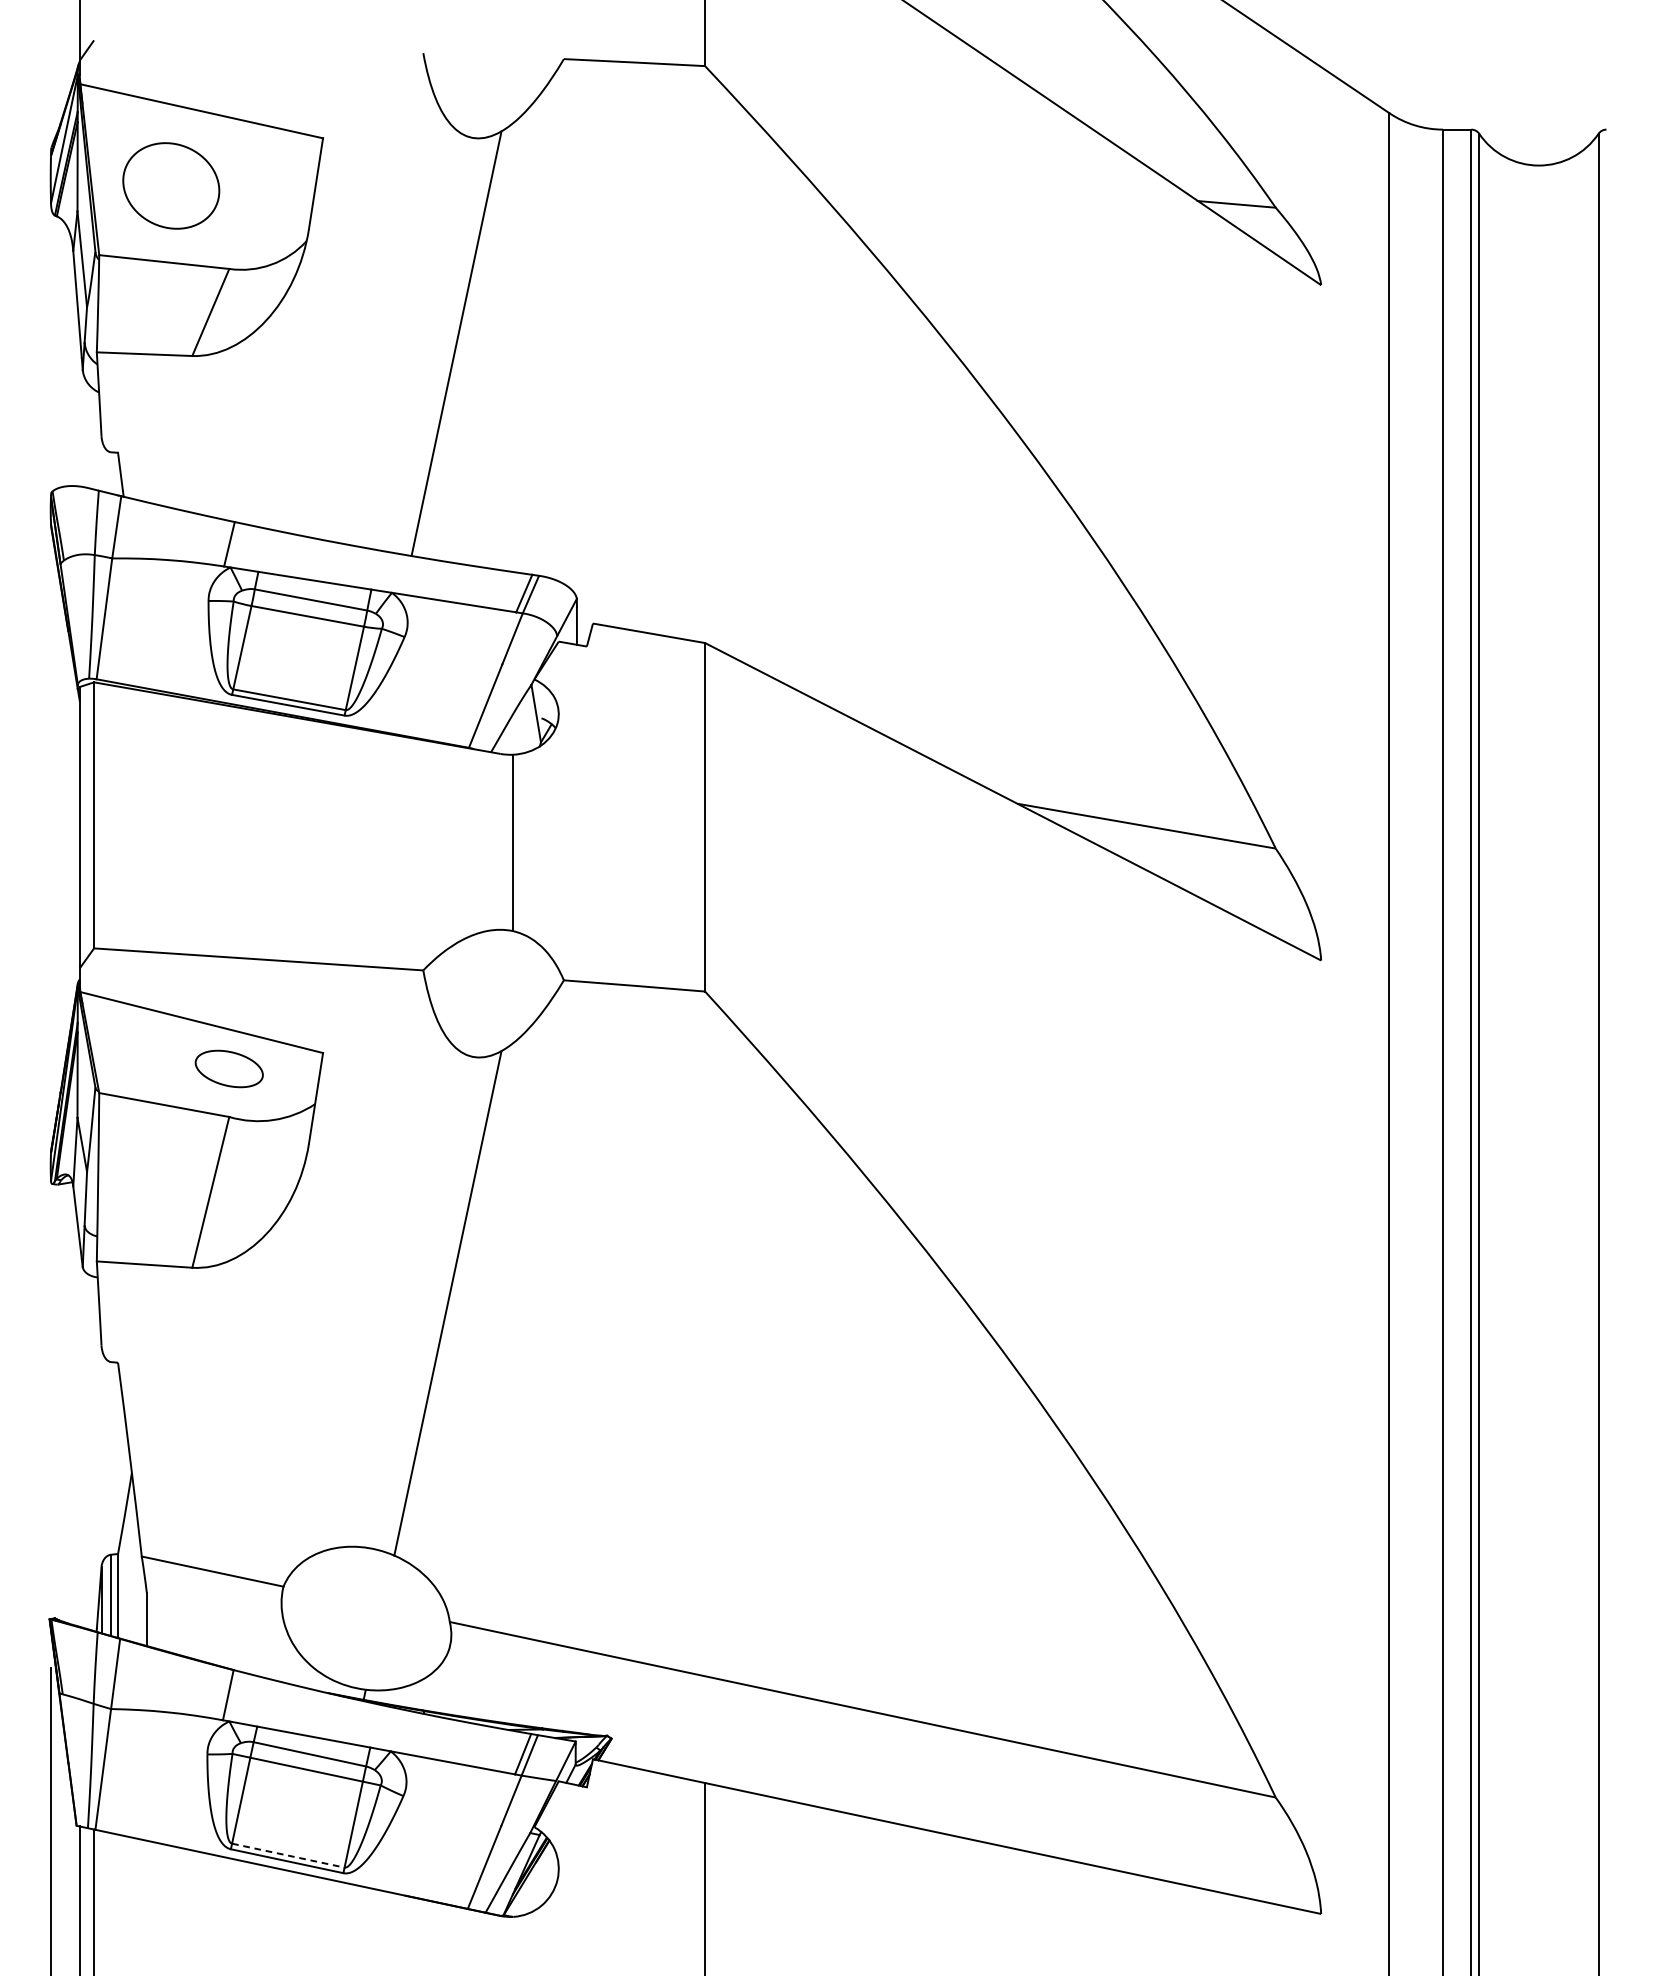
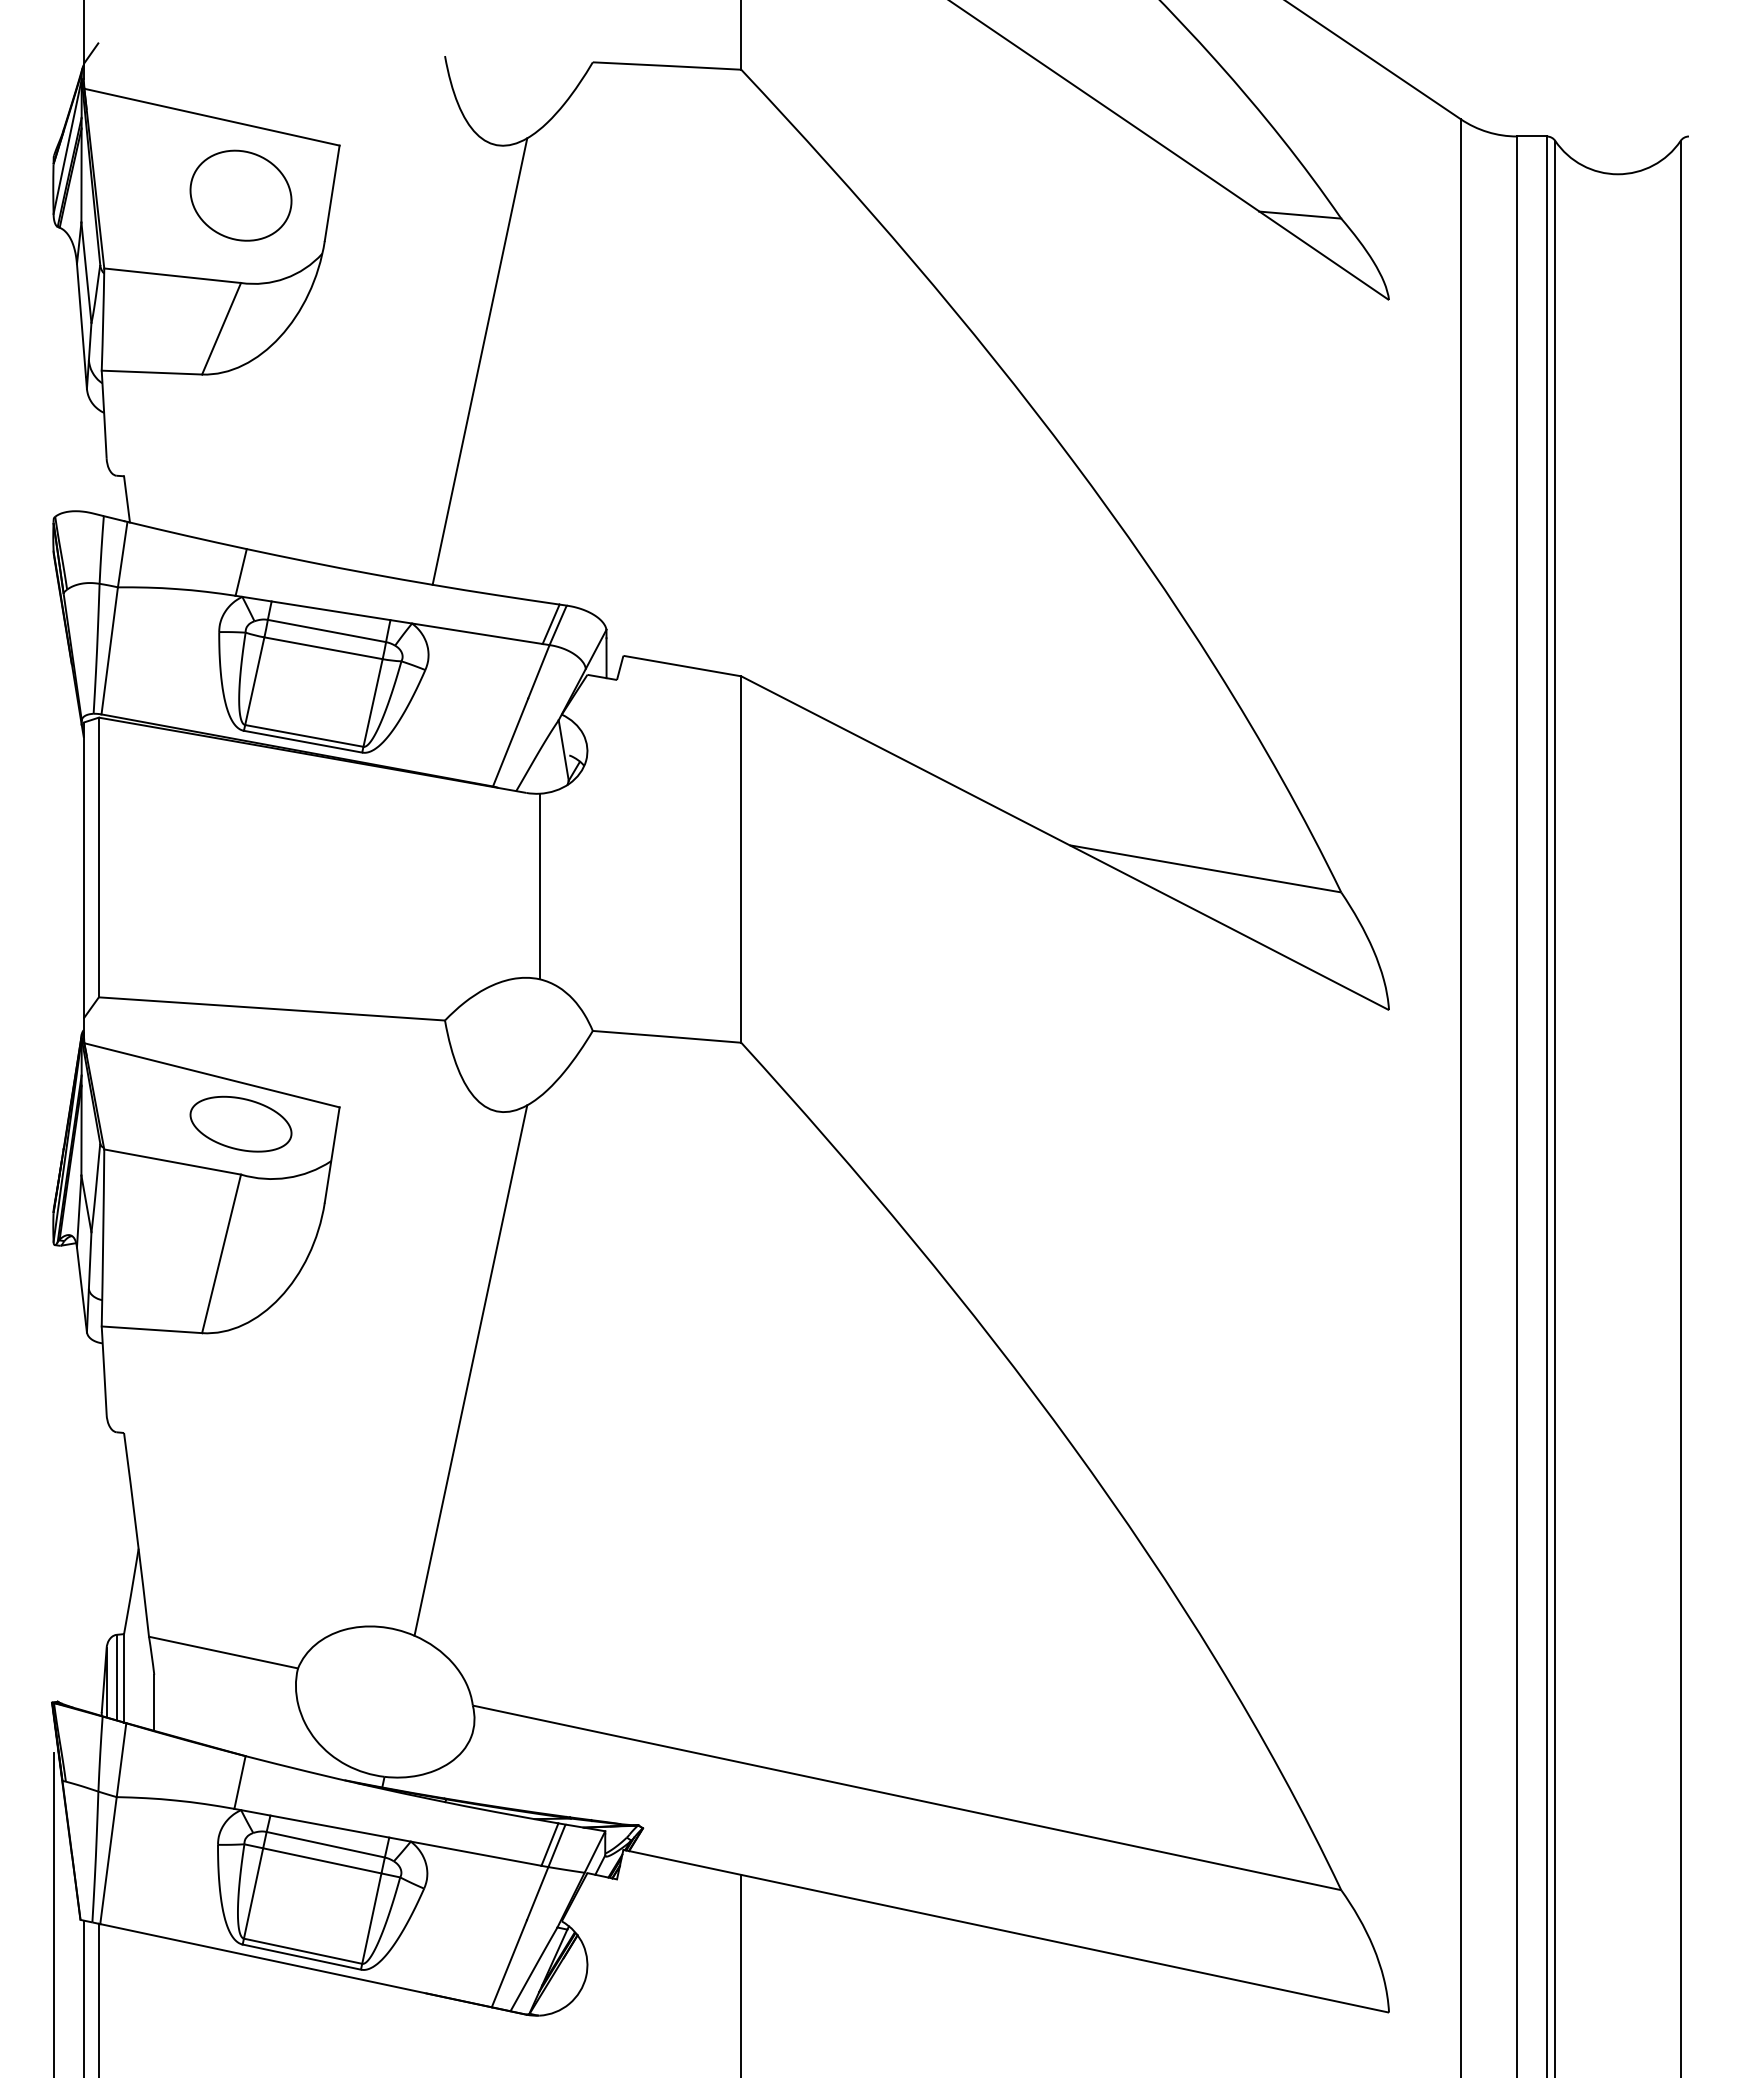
part: (170, 185) -> (240, 195), moved
part: (228, 1068) -> (240, 1123), size x1.43
line: (288, 1855) -> (303, 1951), dashed -> solid

